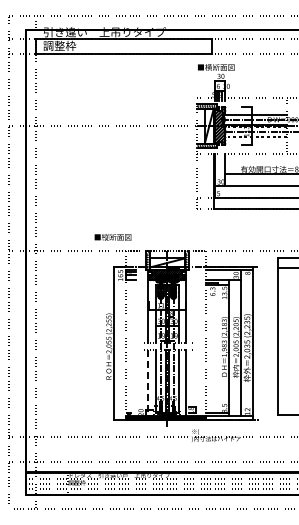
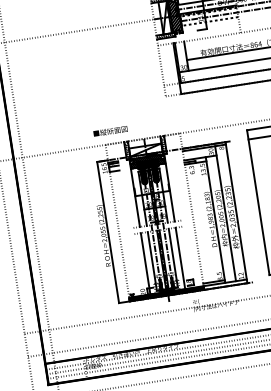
text: (112, 237) -> (110, 131), moved
line: (148, 383) -> (145, 264), dashed -> solid

